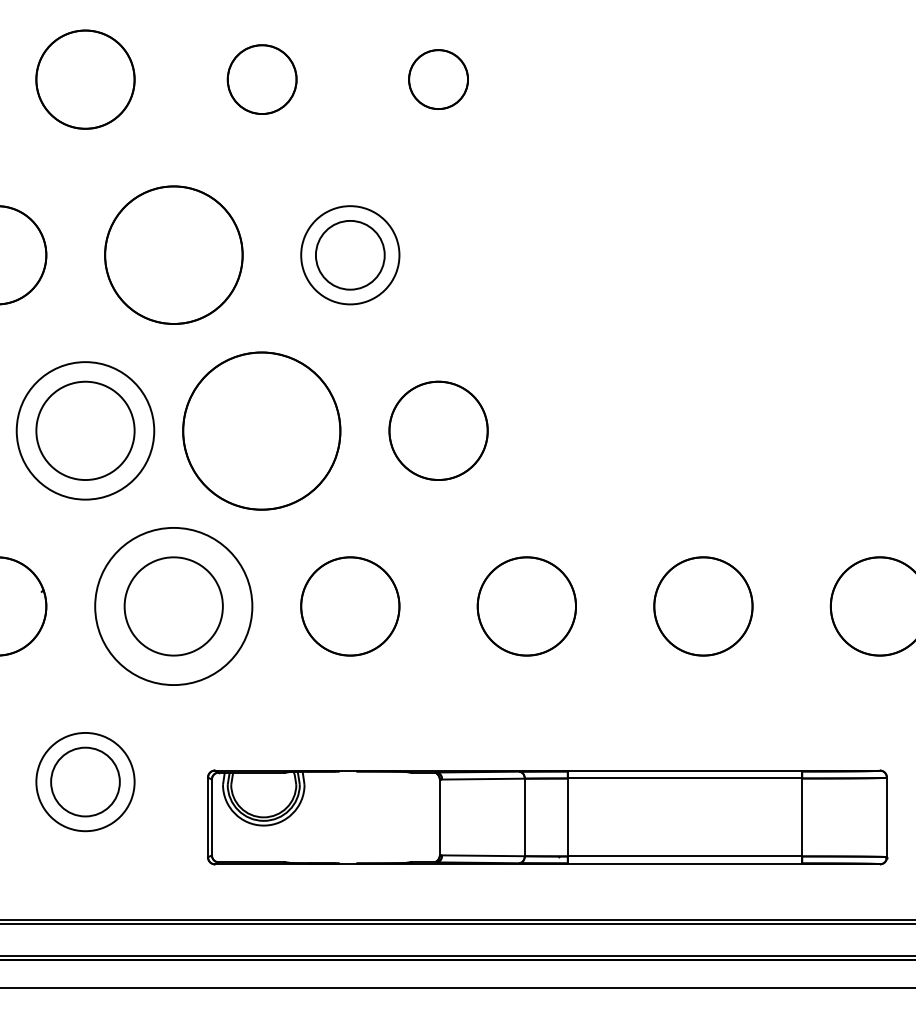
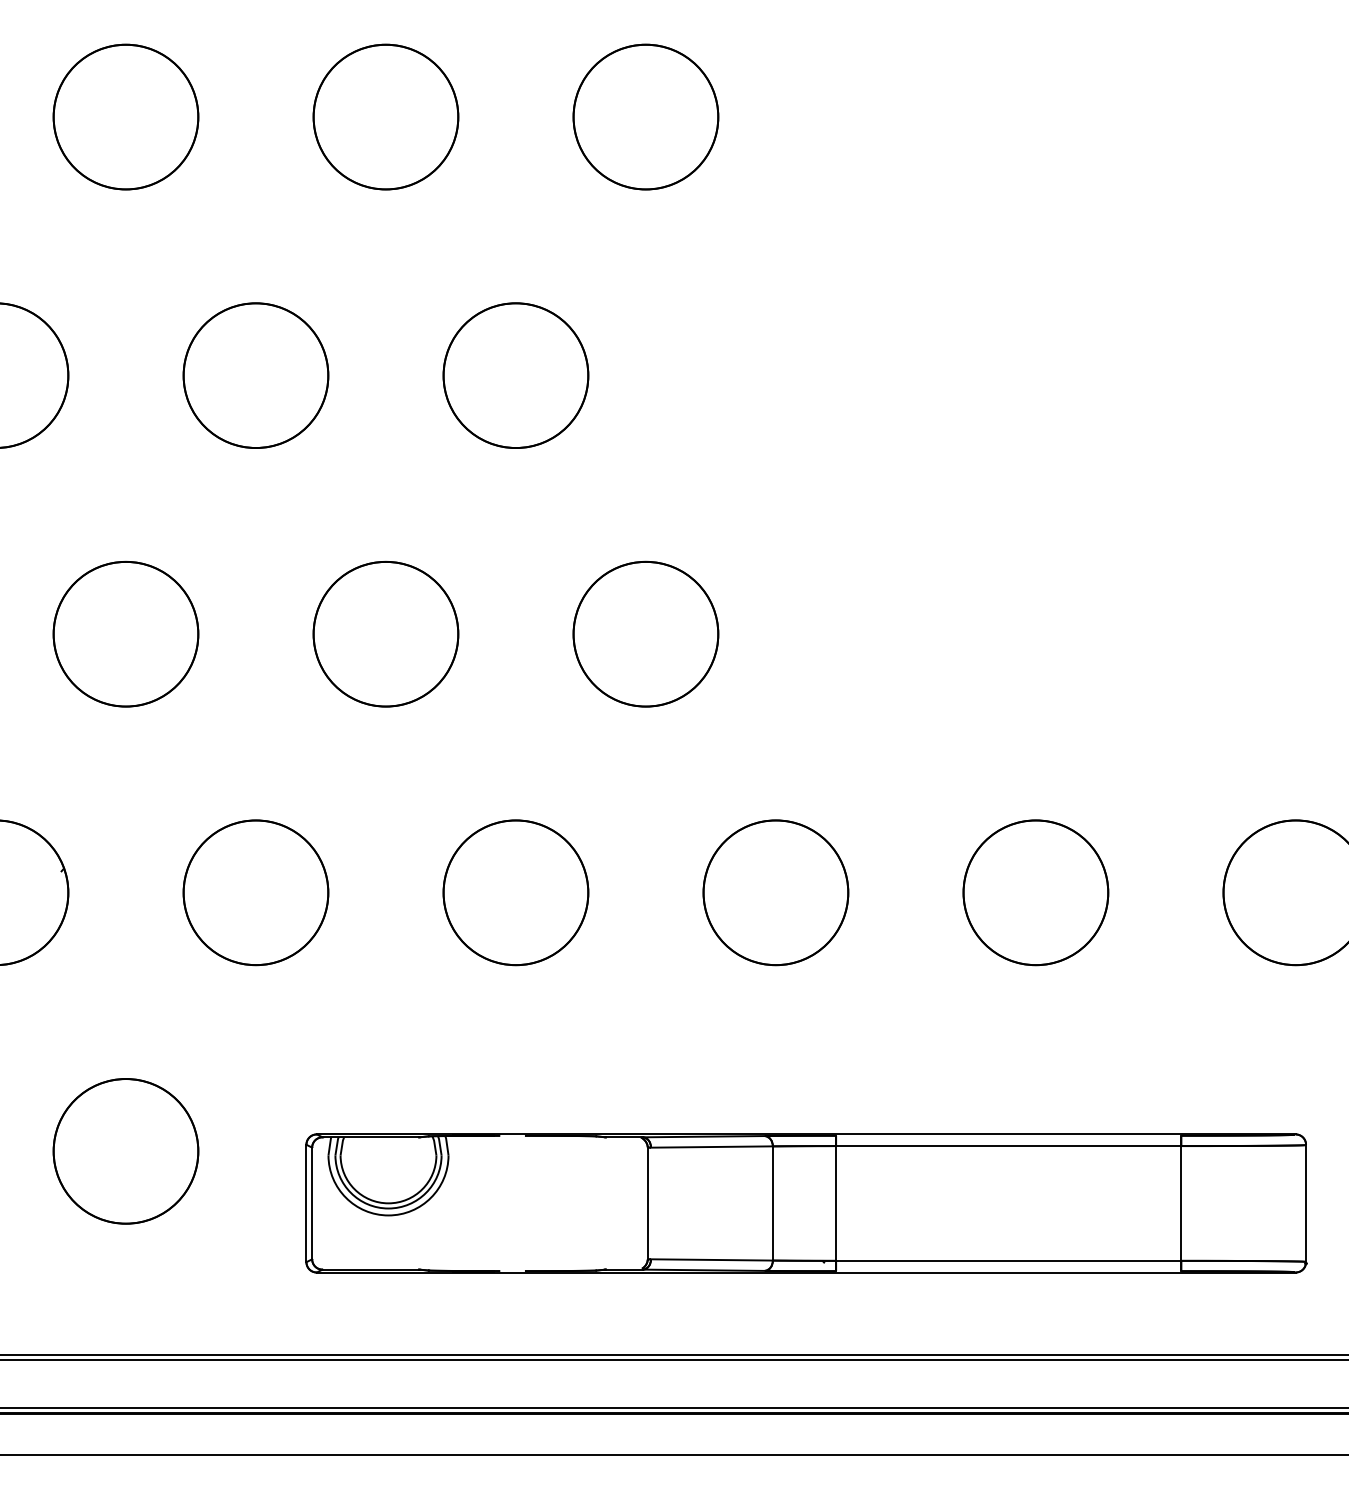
circle: (262, 79) -> (386, 116), size x1.43
circle: (438, 79) -> (645, 116), size x1.67
circle: (173, 255) -> (255, 375), size x0.71
circle: (350, 255) -> (516, 375), size x1.43
circle: (85, 430) -> (125, 633), size x0.71
circle: (262, 430) -> (386, 633), size x0.62
circle: (173, 606) -> (255, 892), size x0.62
circle: (85, 781) -> (125, 1150), size x1.43

